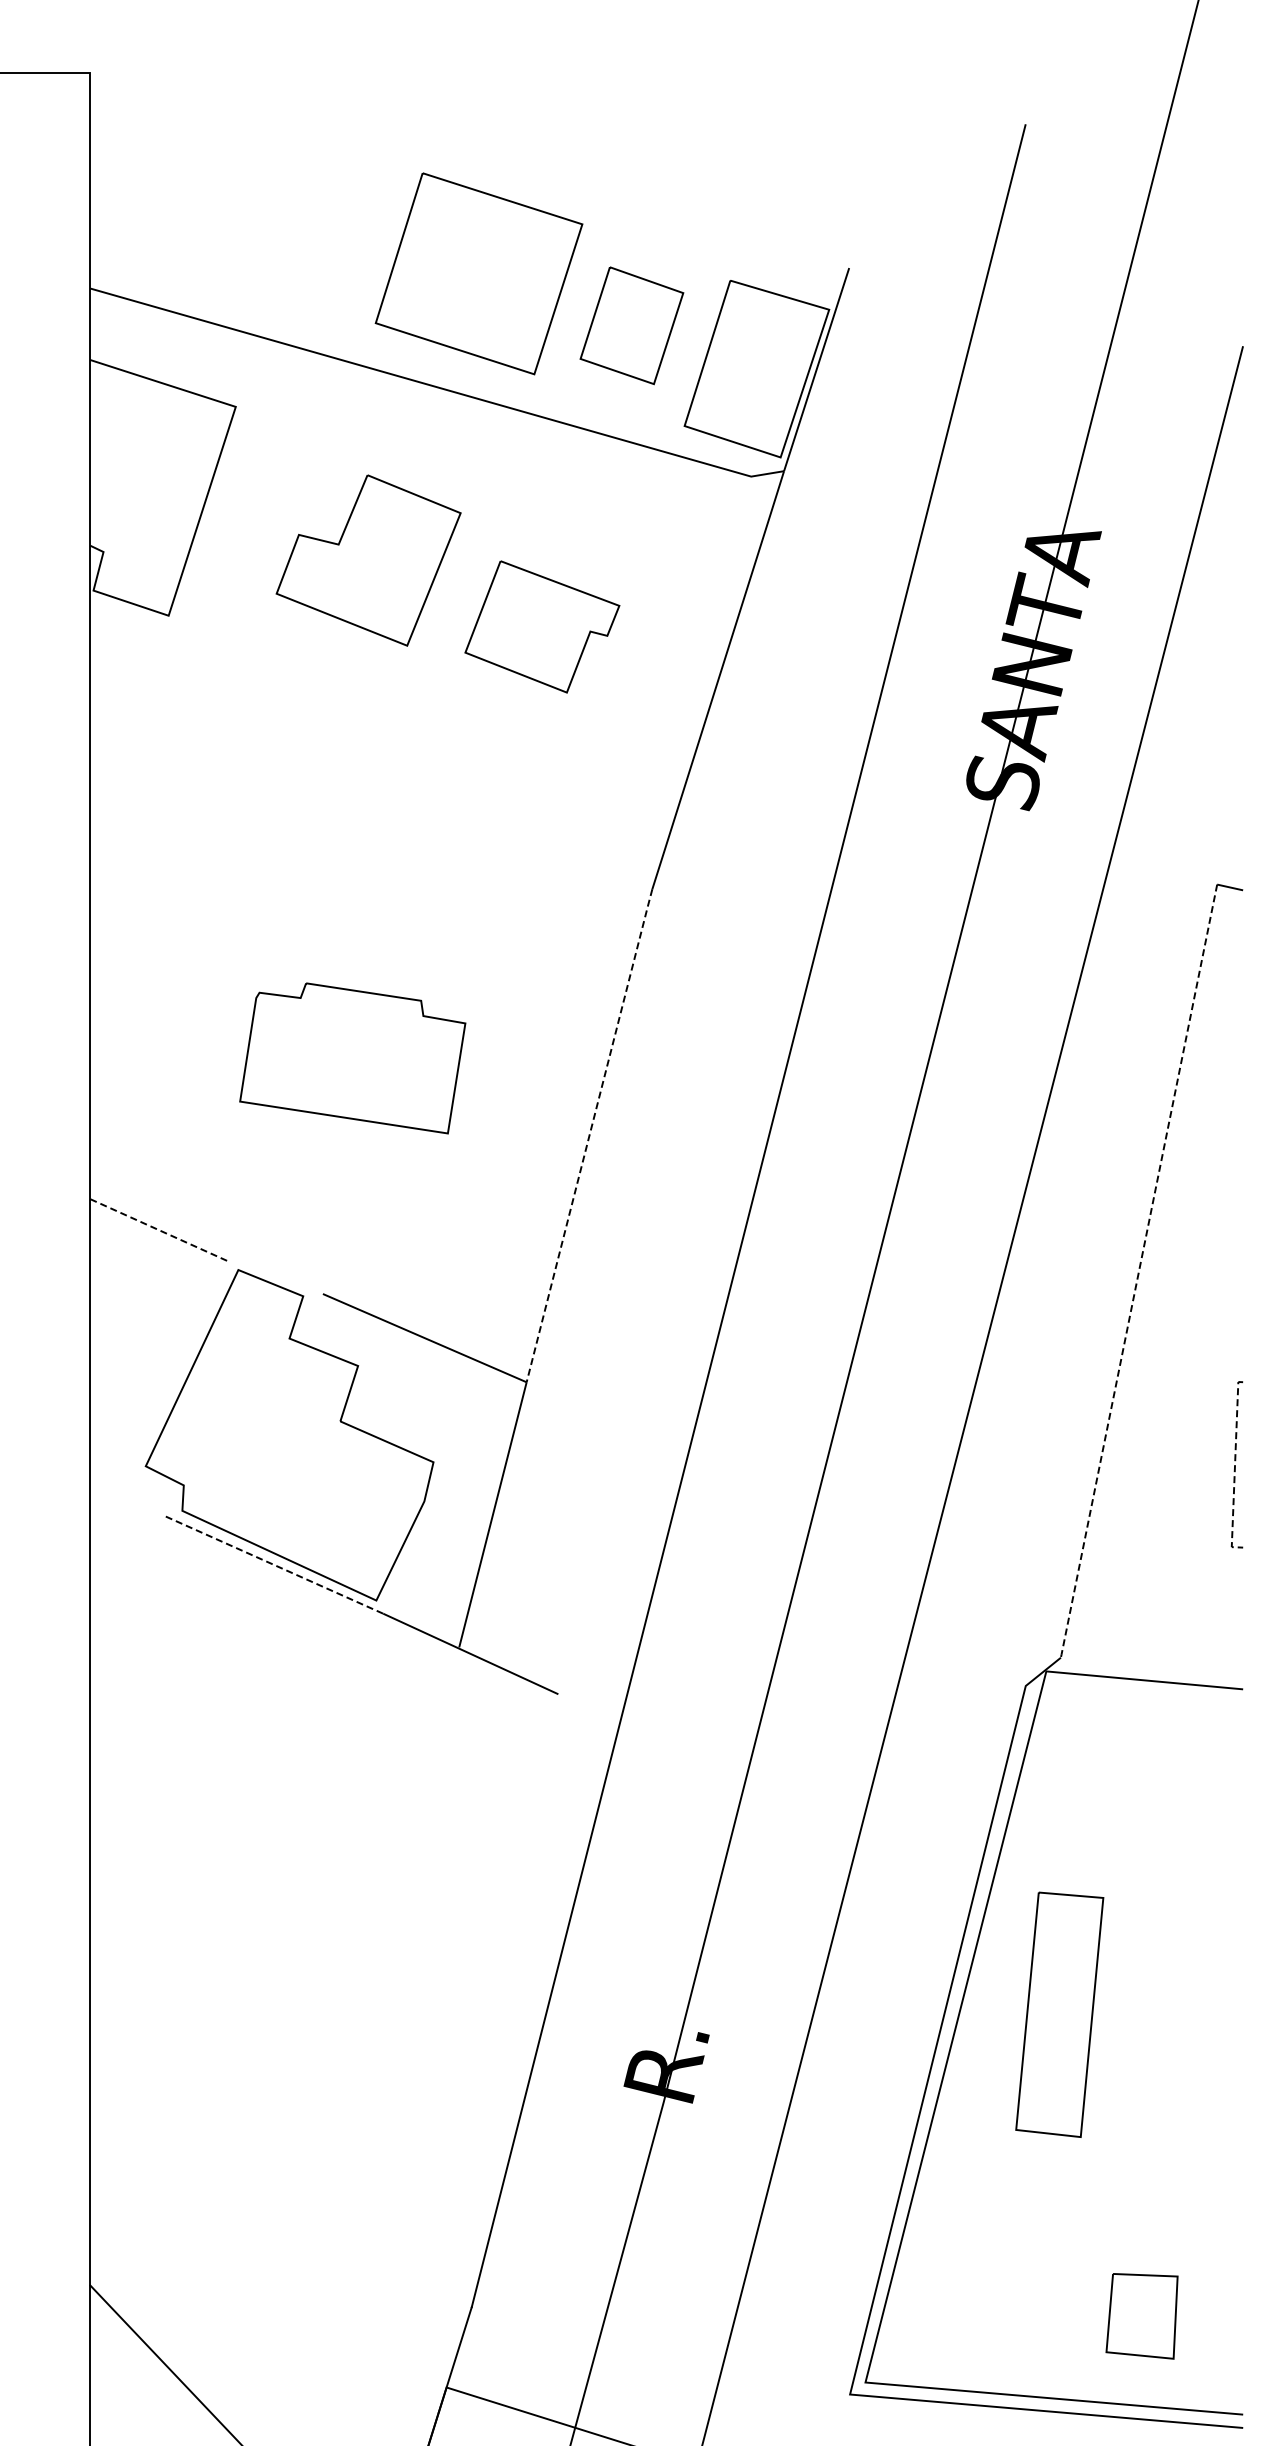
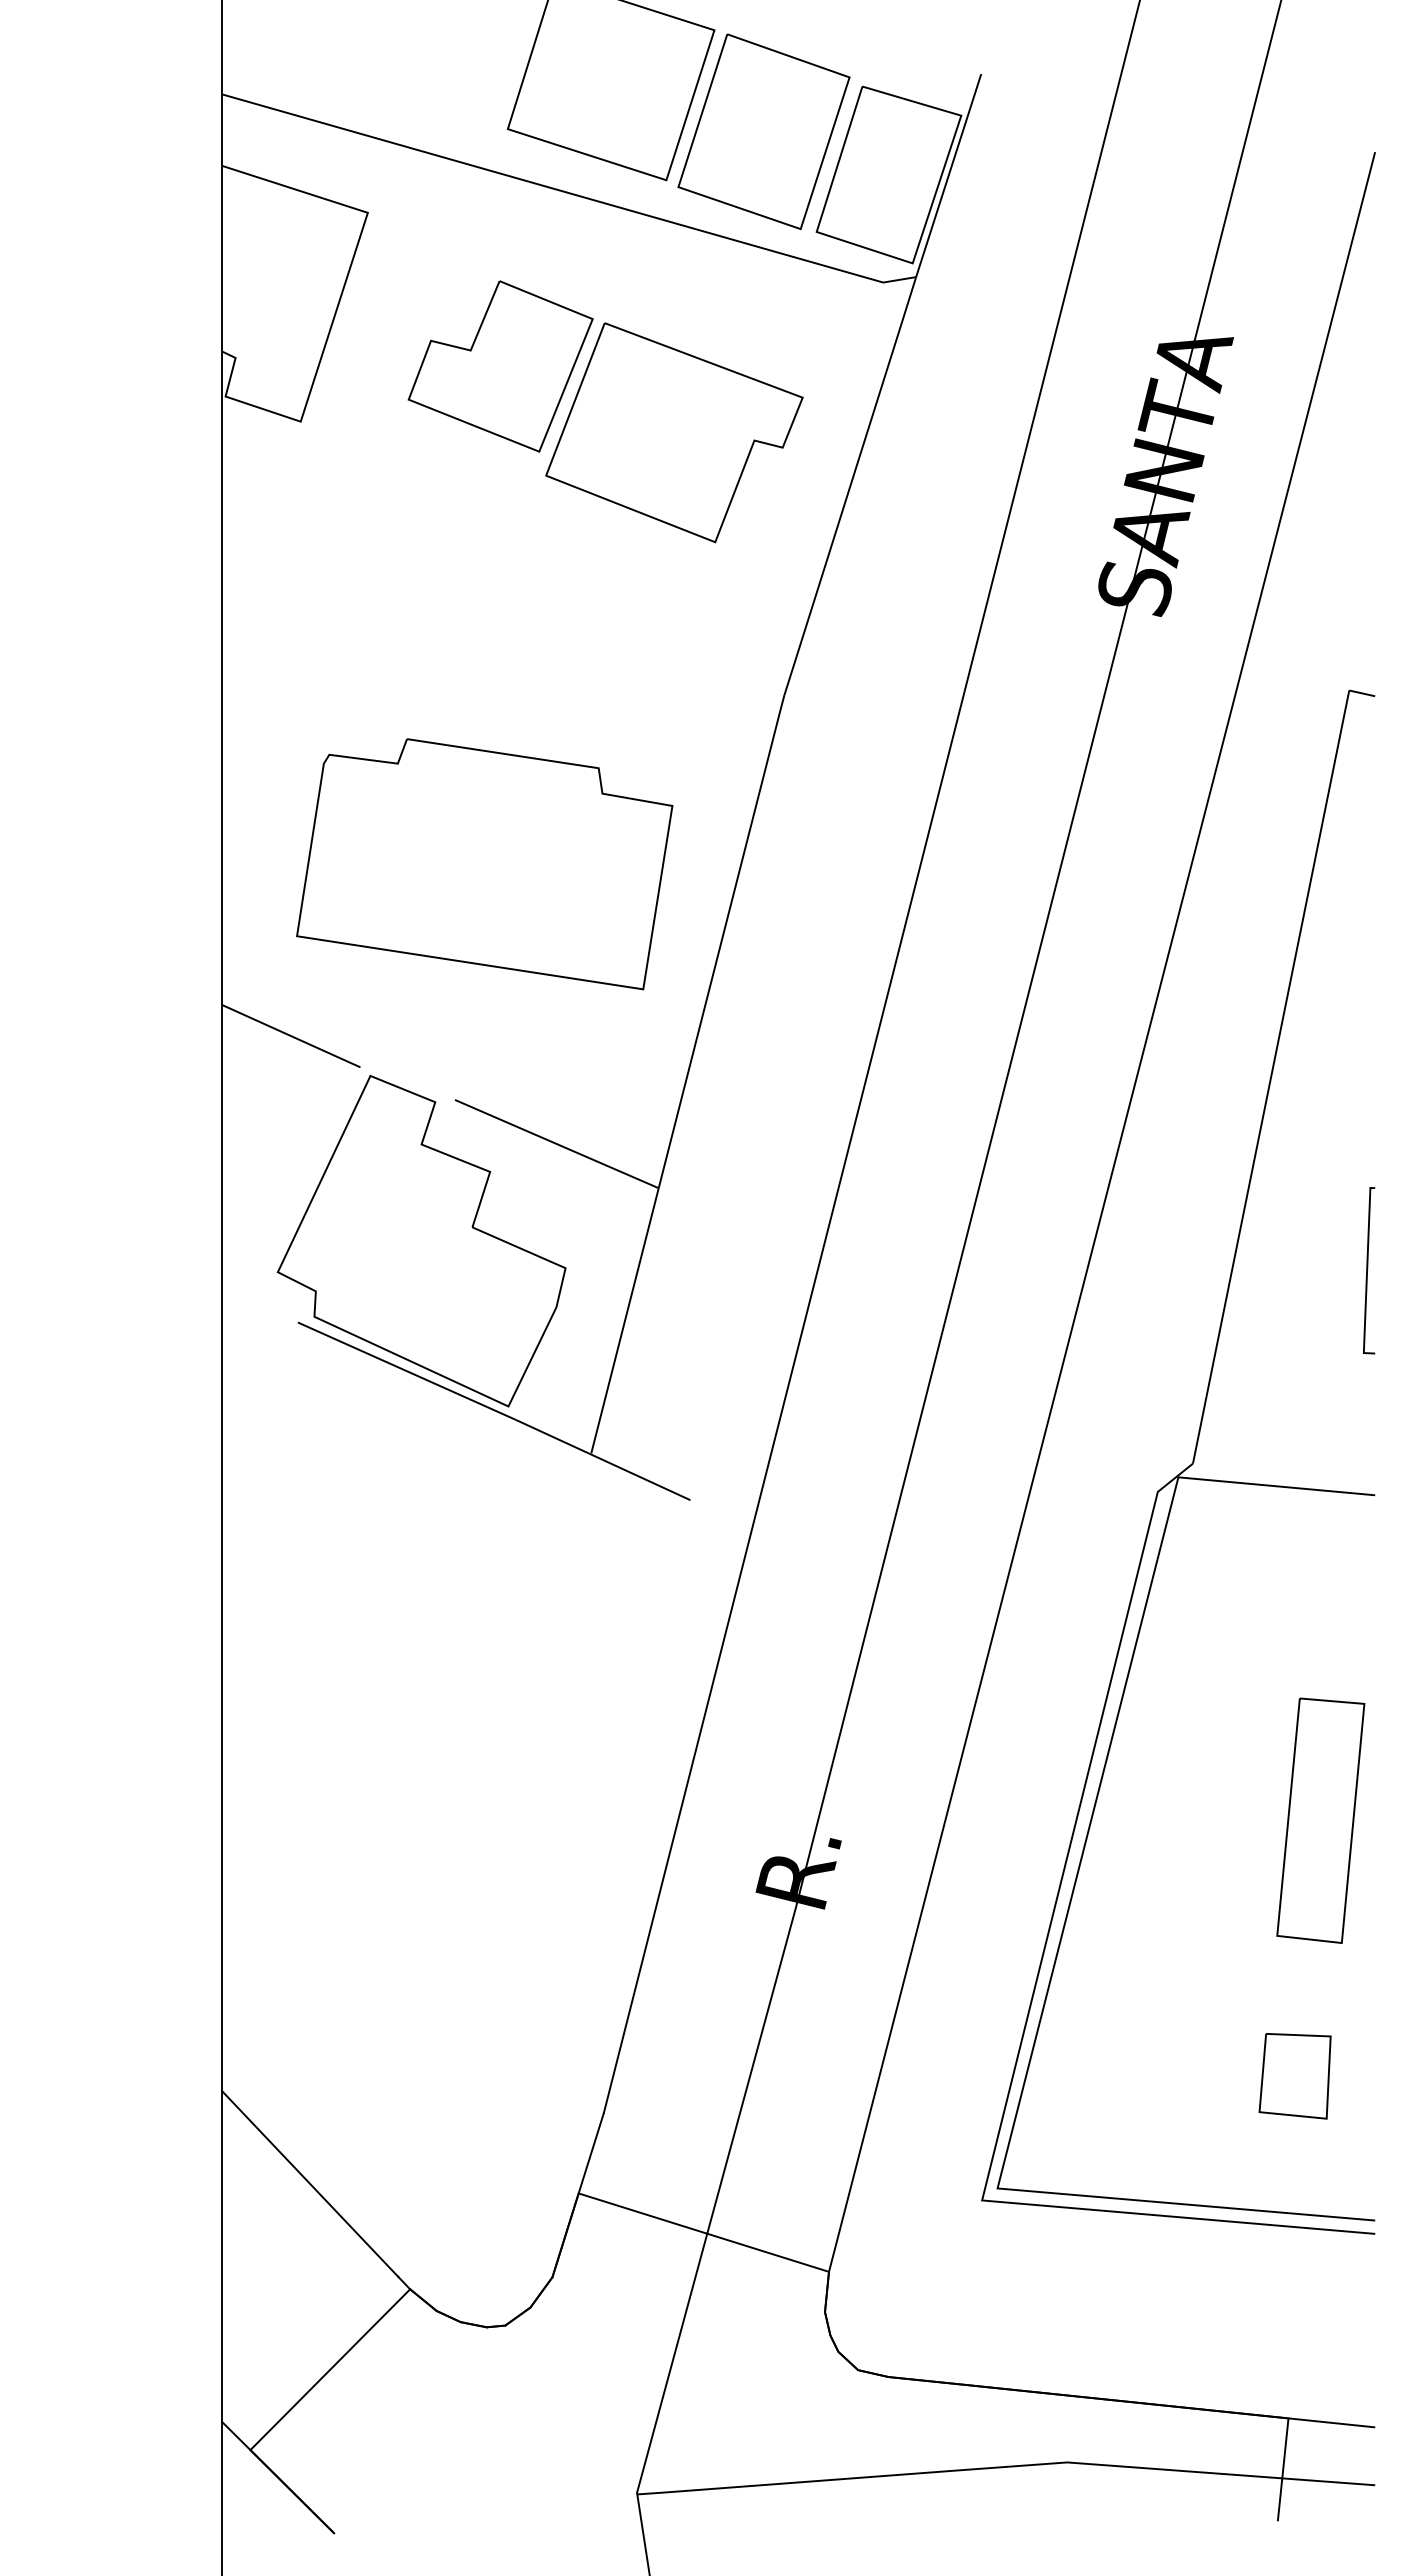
part: (631, 325) -> (763, 131), size x1.67
part: (542, 626) -> (674, 432), size x1.67
part: (352, 1058) -> (484, 864), size x1.67
line: (589, 1135) -> (721, 941), dashed -> solid
line: (159, 1230) -> (291, 1036), dashed -> solid
line: (1139, 1271) -> (1271, 1077), dashed -> solid
line: (1234, 1468) -> (1366, 1274), dashed -> solid
line: (275, 1565) -> (407, 1371), dashed -> solid
part: (1059, 2014) -> (1320, 1820), moved
part: (1141, 2316) -> (1294, 2076), moved

